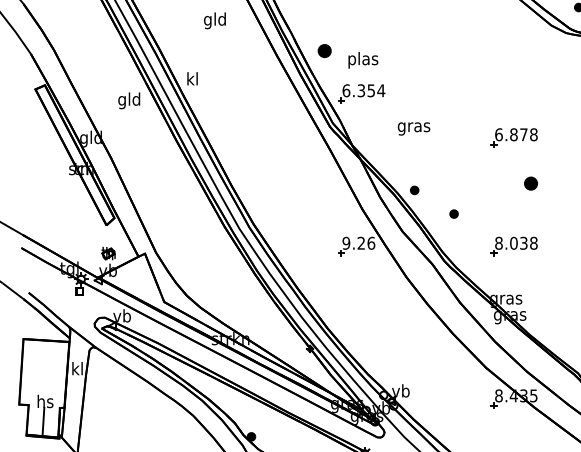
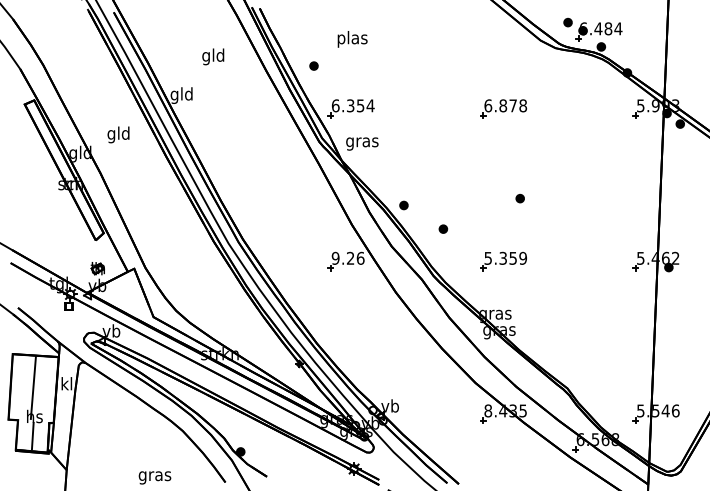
text: (215, 20) -> (213, 56), moved
part: (324, 50) -> (313, 65), size x0.62
text: (363, 60) -> (352, 39), moved
text: (192, 80) -> (181, 95), kl -> gld
text: (129, 100) -> (118, 134), moved
text: (414, 128) -> (362, 143), moved
part: (514, 137) -> (503, 108), moved
part: (530, 183) -> (519, 198), size x0.62
text: (516, 242) -> (505, 257), 8.038 -> 5.359
line: (43, 372) -> (32, 387), added

